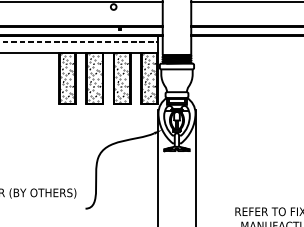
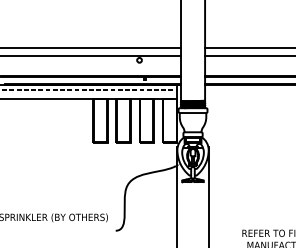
hatch: (67, 78) -> (100, 120), removed
hatch: (94, 78) -> (123, 120), removed
hatch: (121, 78) -> (146, 120), removed
hatch: (149, 78) -> (169, 120), removed

